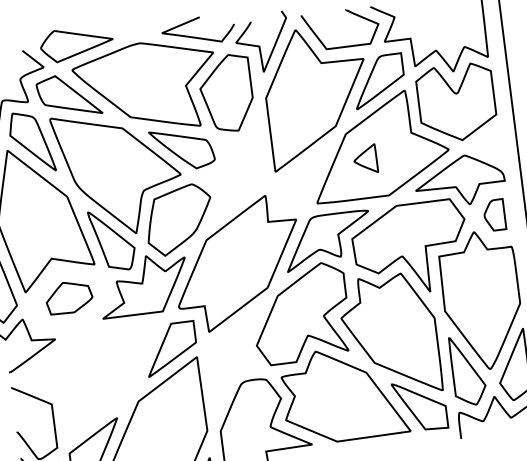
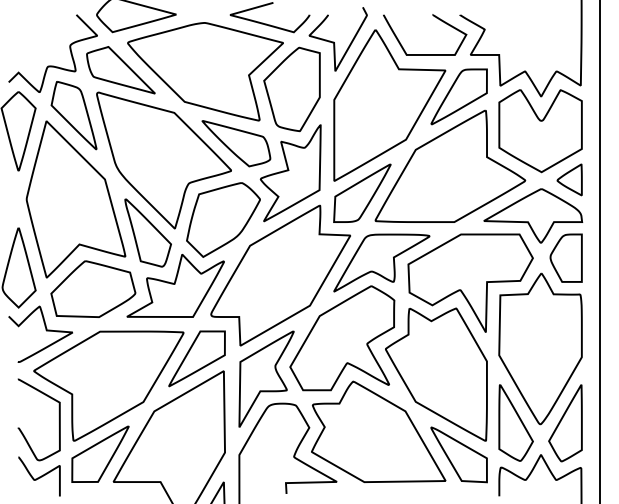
part: (365, 159) -> (569, 179), moved
part: (234, 170) -> (290, 173), added
part: (302, 179) -> (362, 192), added
part: (493, 214) -> (565, 257), size x1.43
part: (69, 297) -> (93, 288), size x1.67
part: (236, 358) -> (266, 378), added
part: (94, 383) -> (108, 385), added

